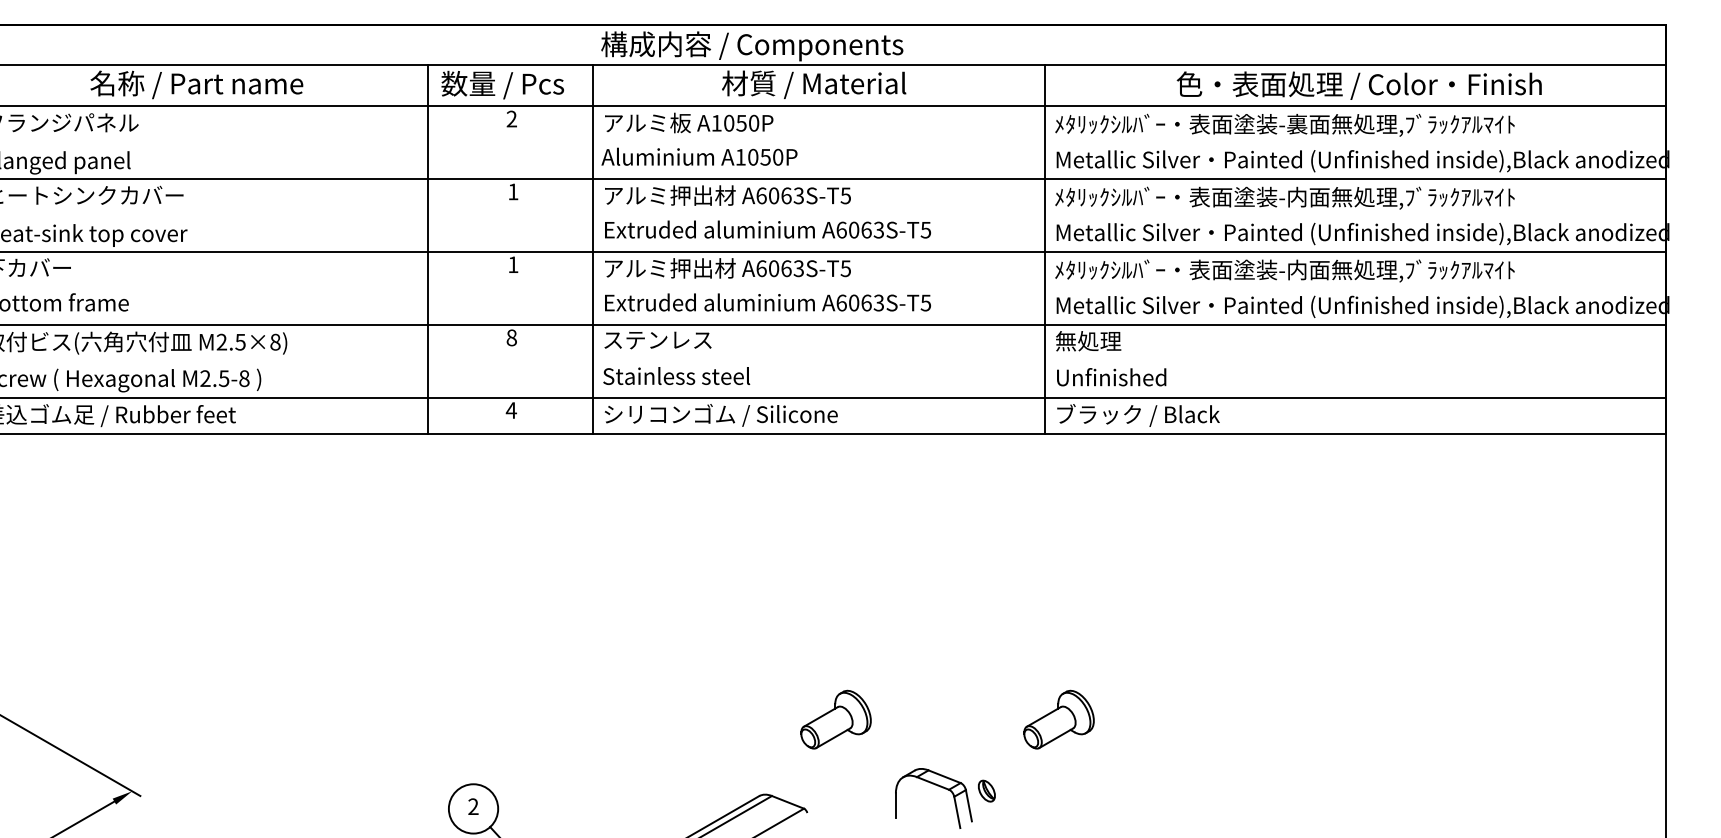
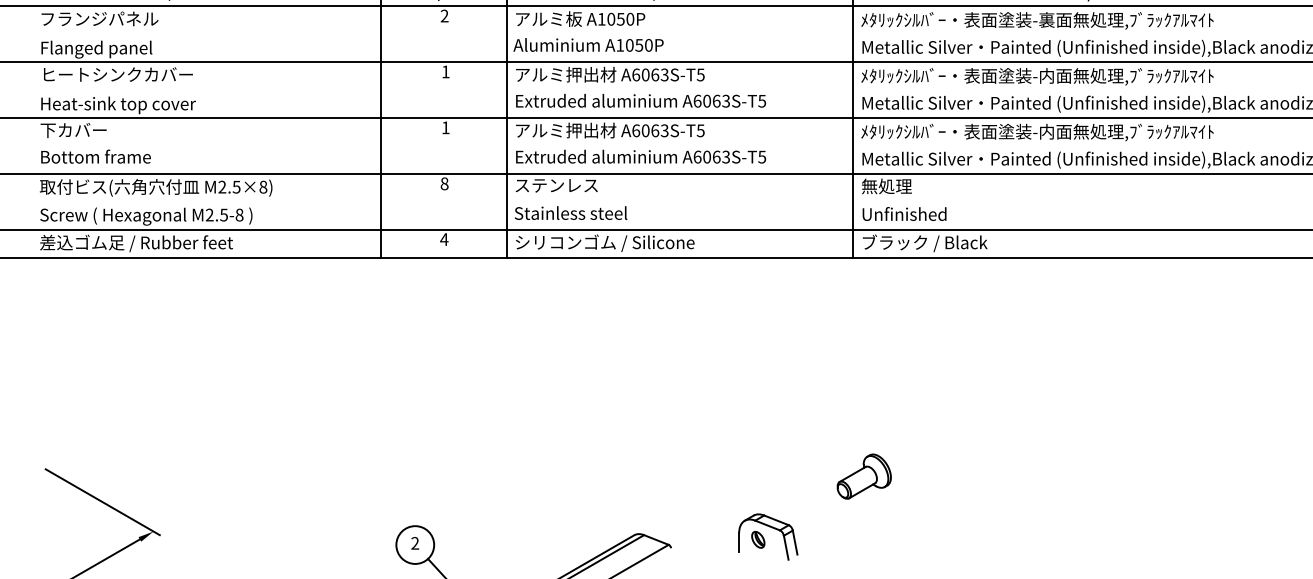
part: (835, 719) -> (692, 476), removed
part: (986, 790) -> (758, 539), moved

